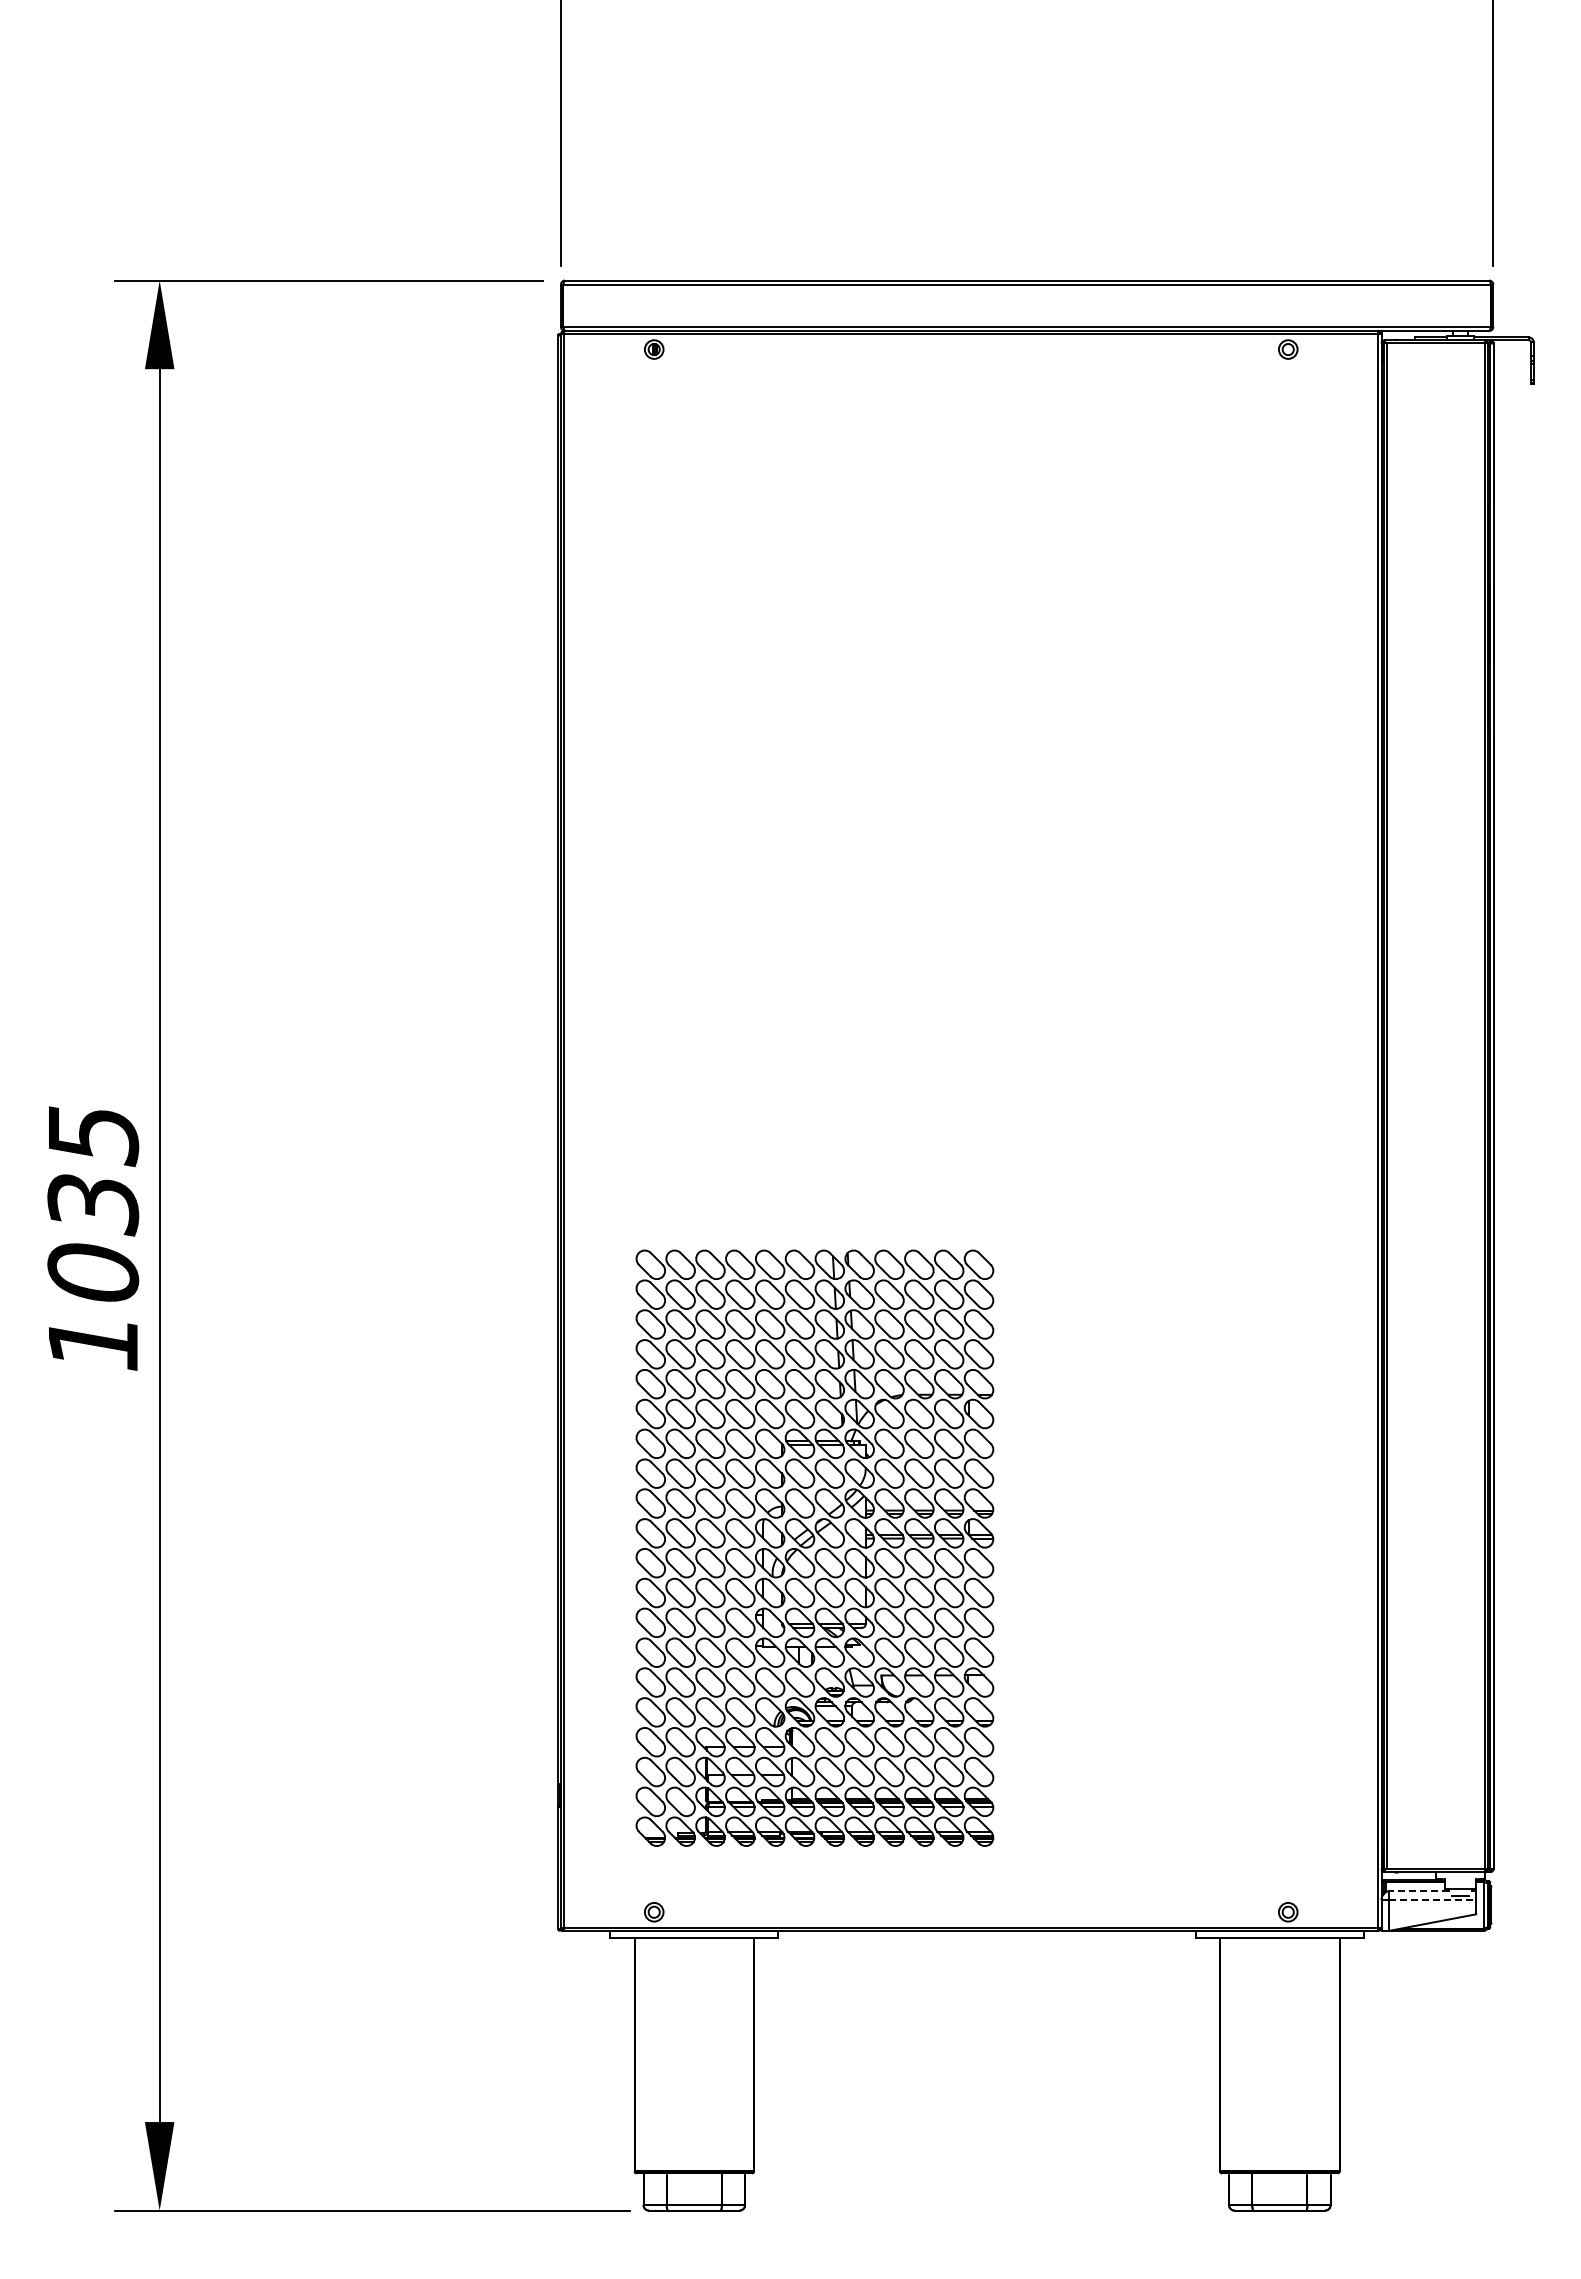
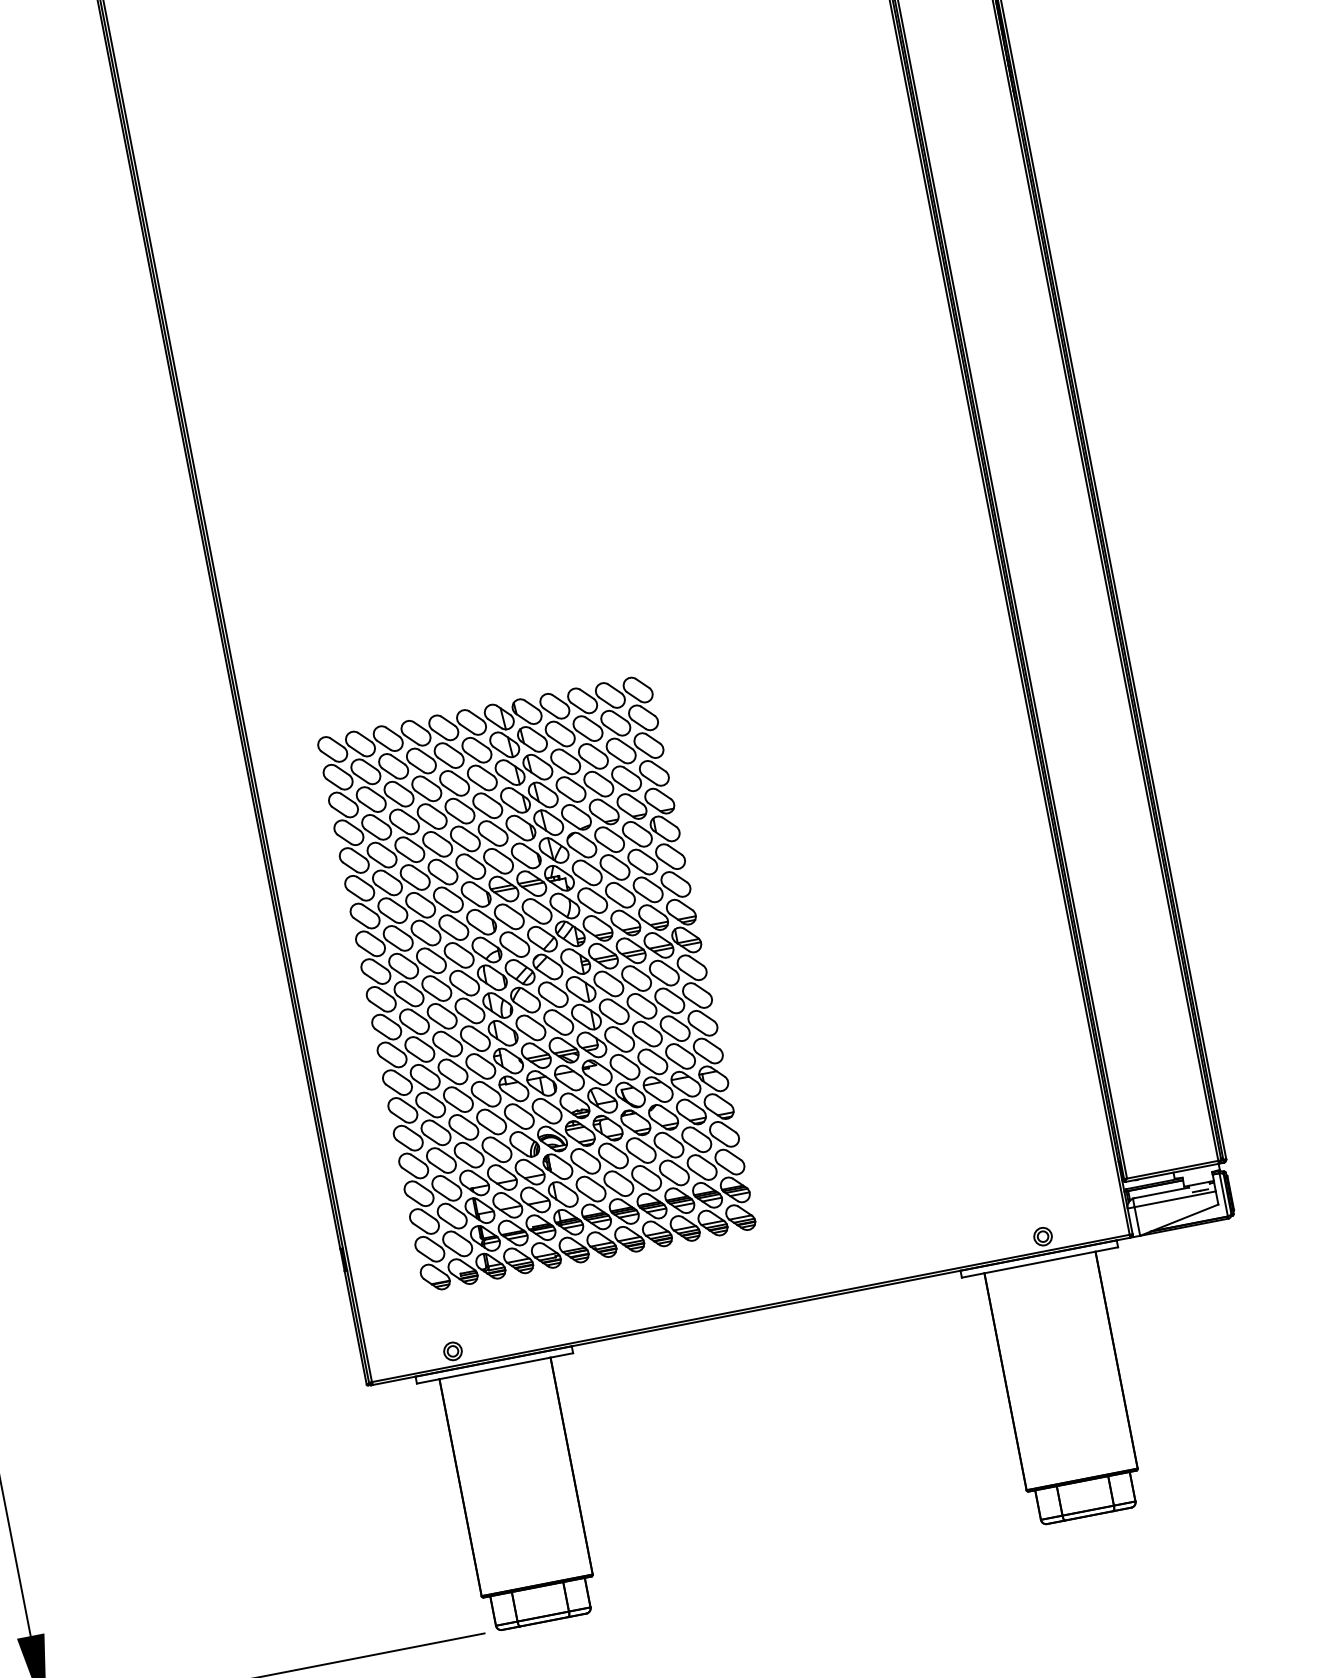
line: (1419, 1890) -> (1161, 1192), dashed -> solid
line: (1432, 1900) -> (1175, 1199), dashed -> solid

